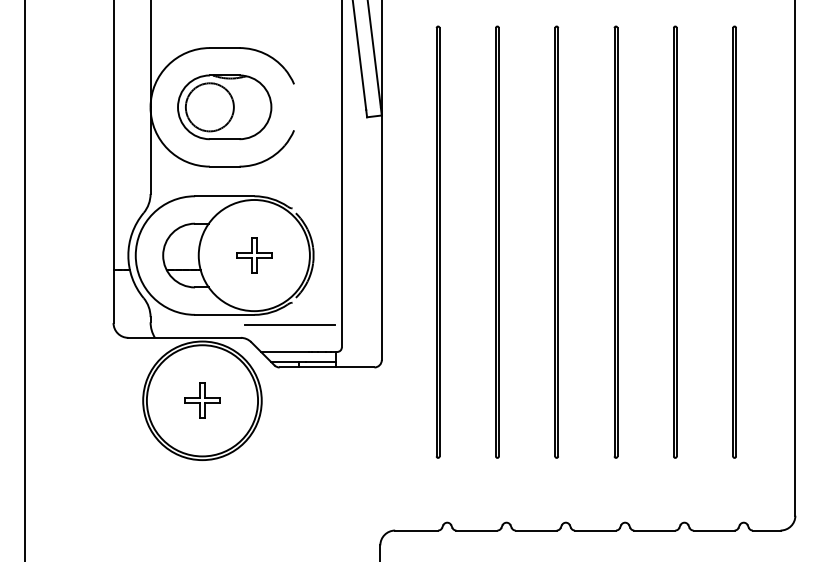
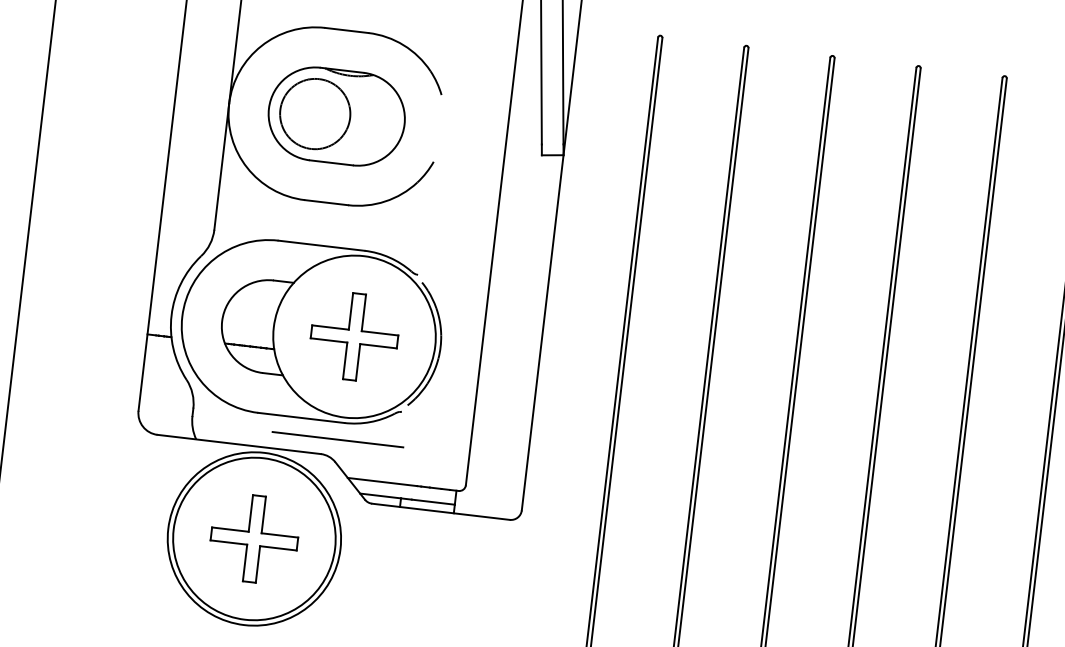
part: (254, 255) -> (354, 336), size x1.67
line: (289, 324) -> (336, 439), moved
part: (202, 400) -> (254, 538), size x1.67

